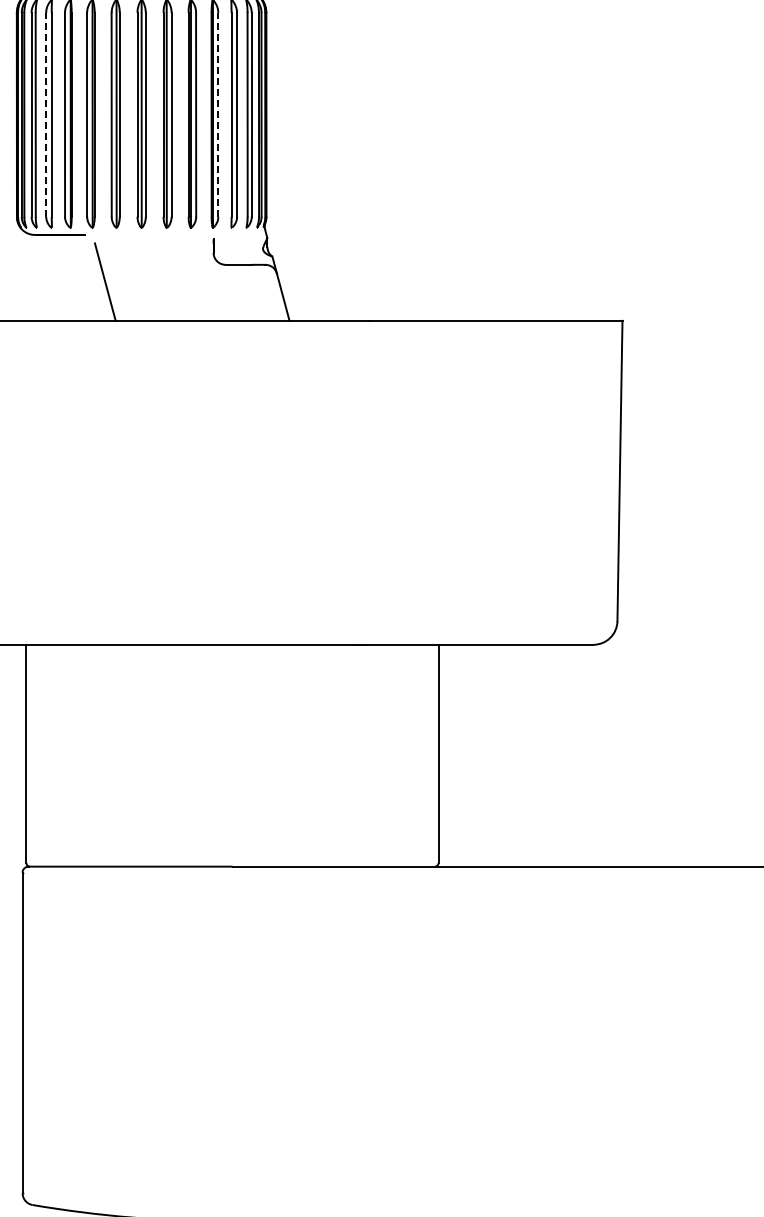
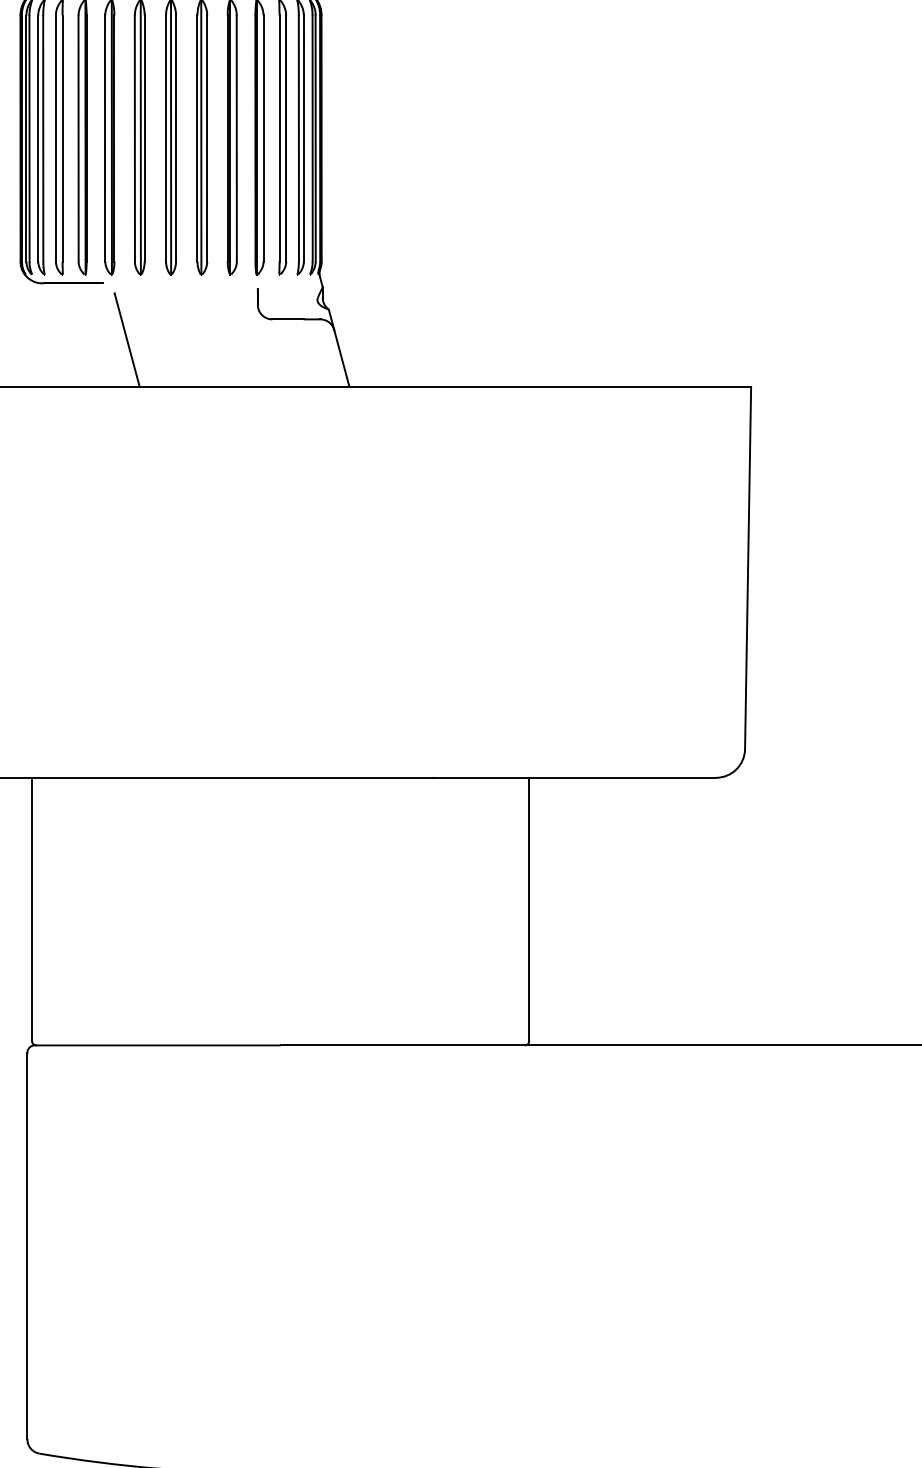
line: (46, 114) -> (56, 138), dashed -> solid
line: (218, 114) -> (263, 138), dashed -> solid

